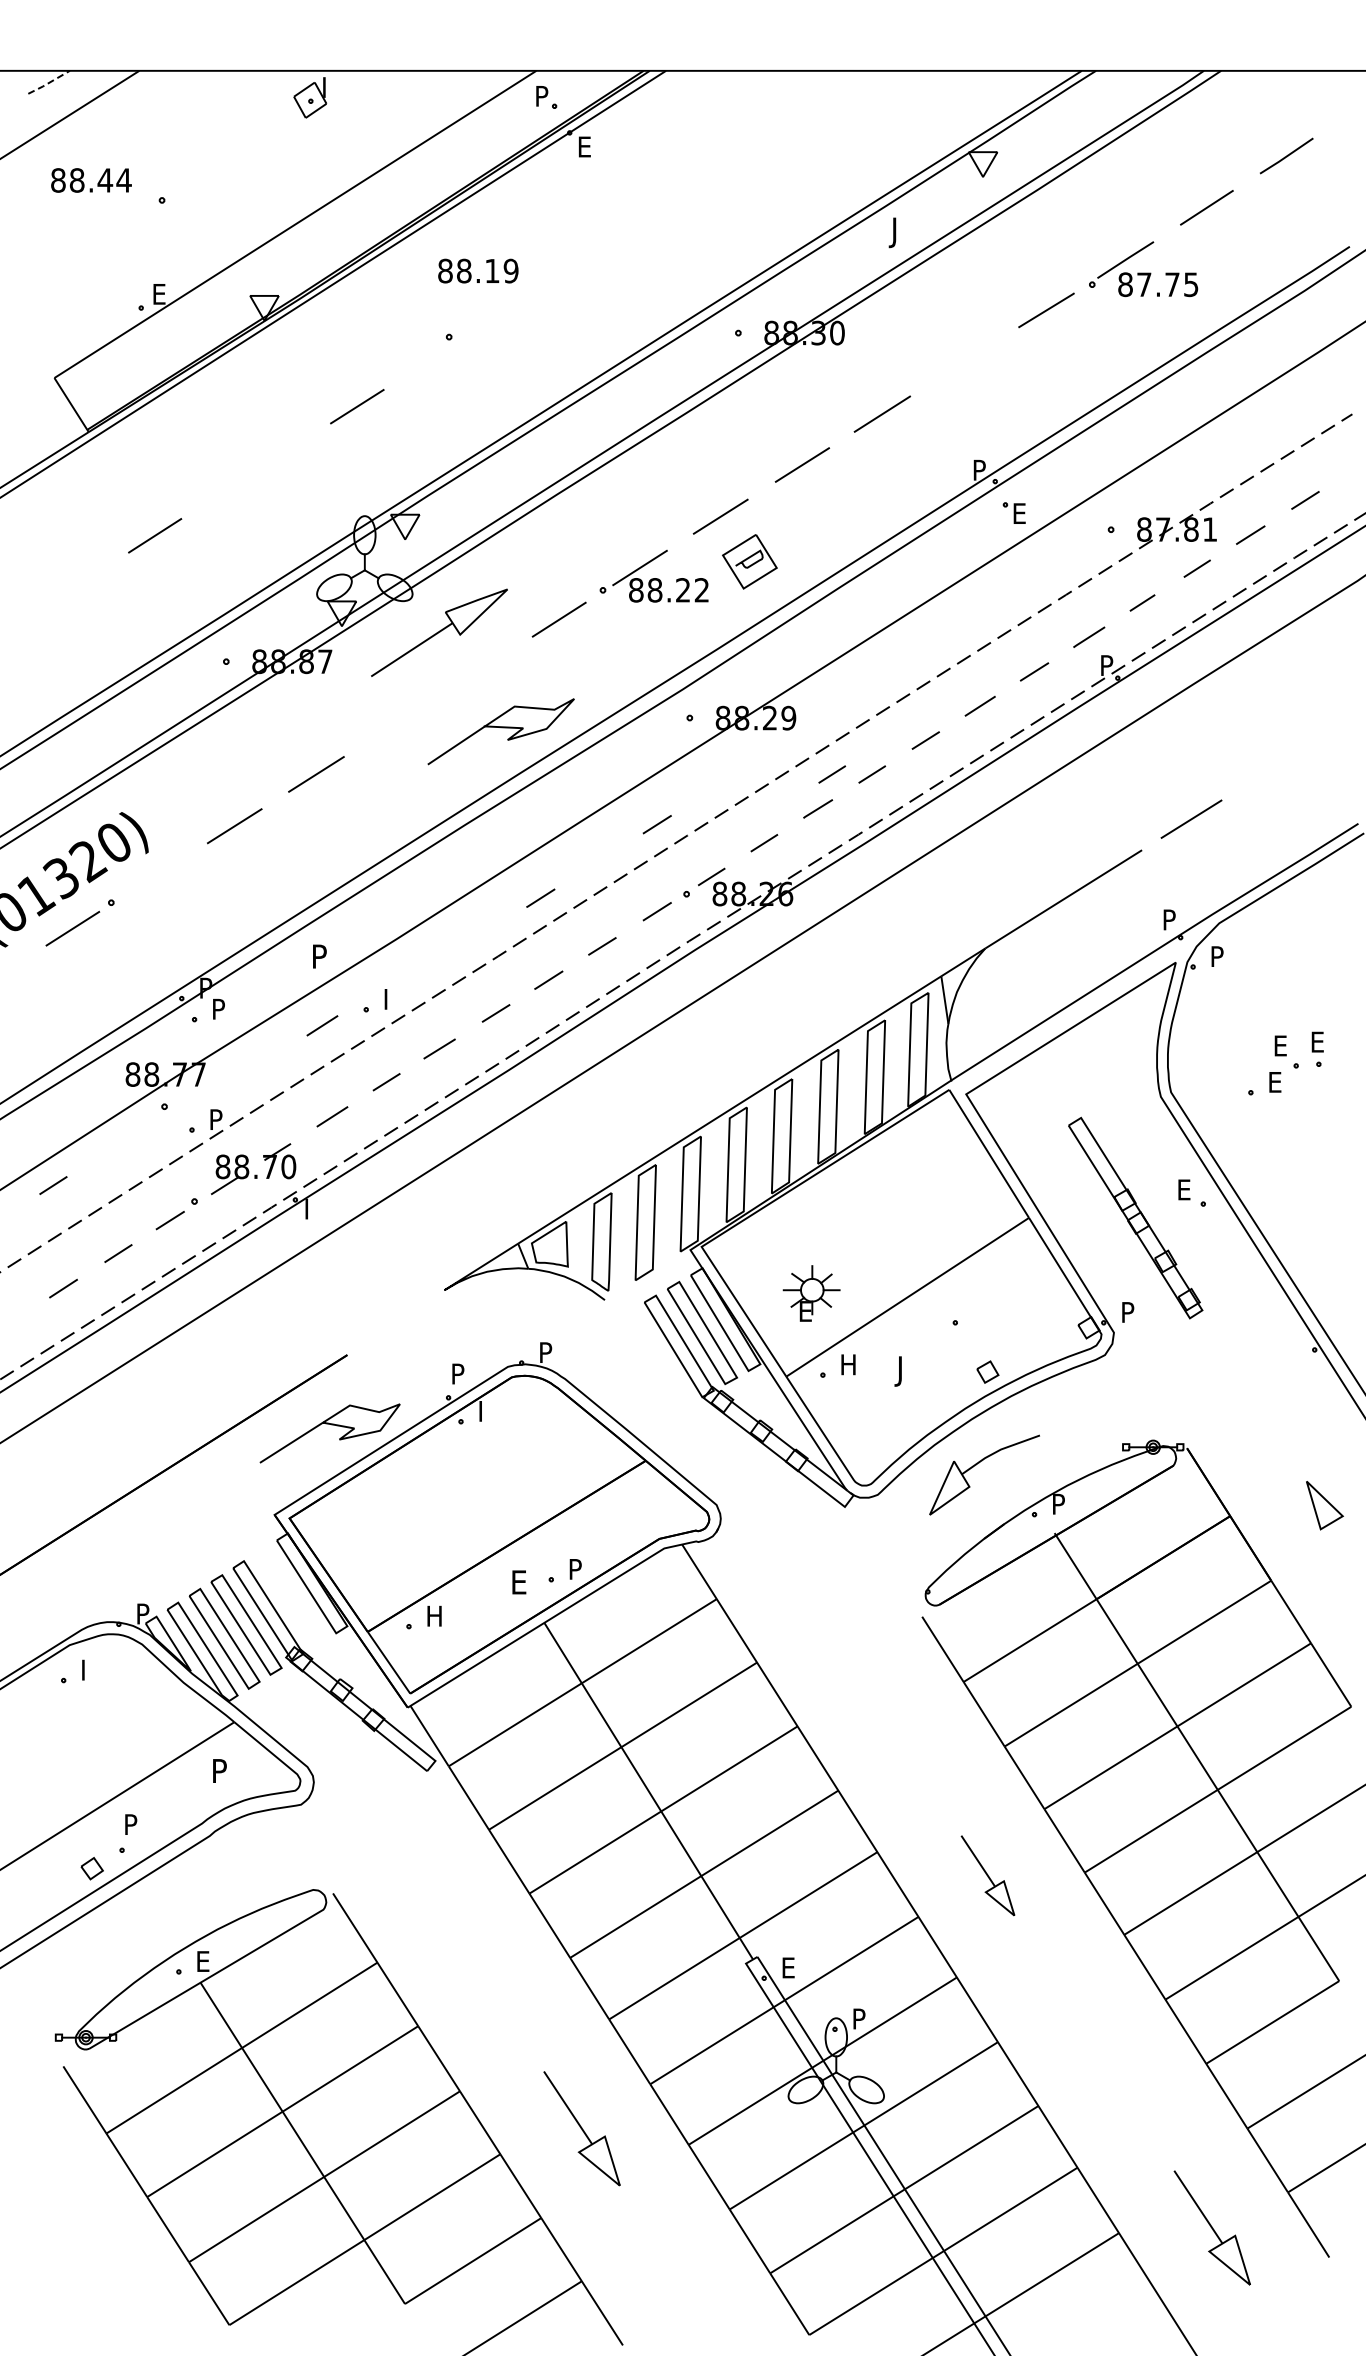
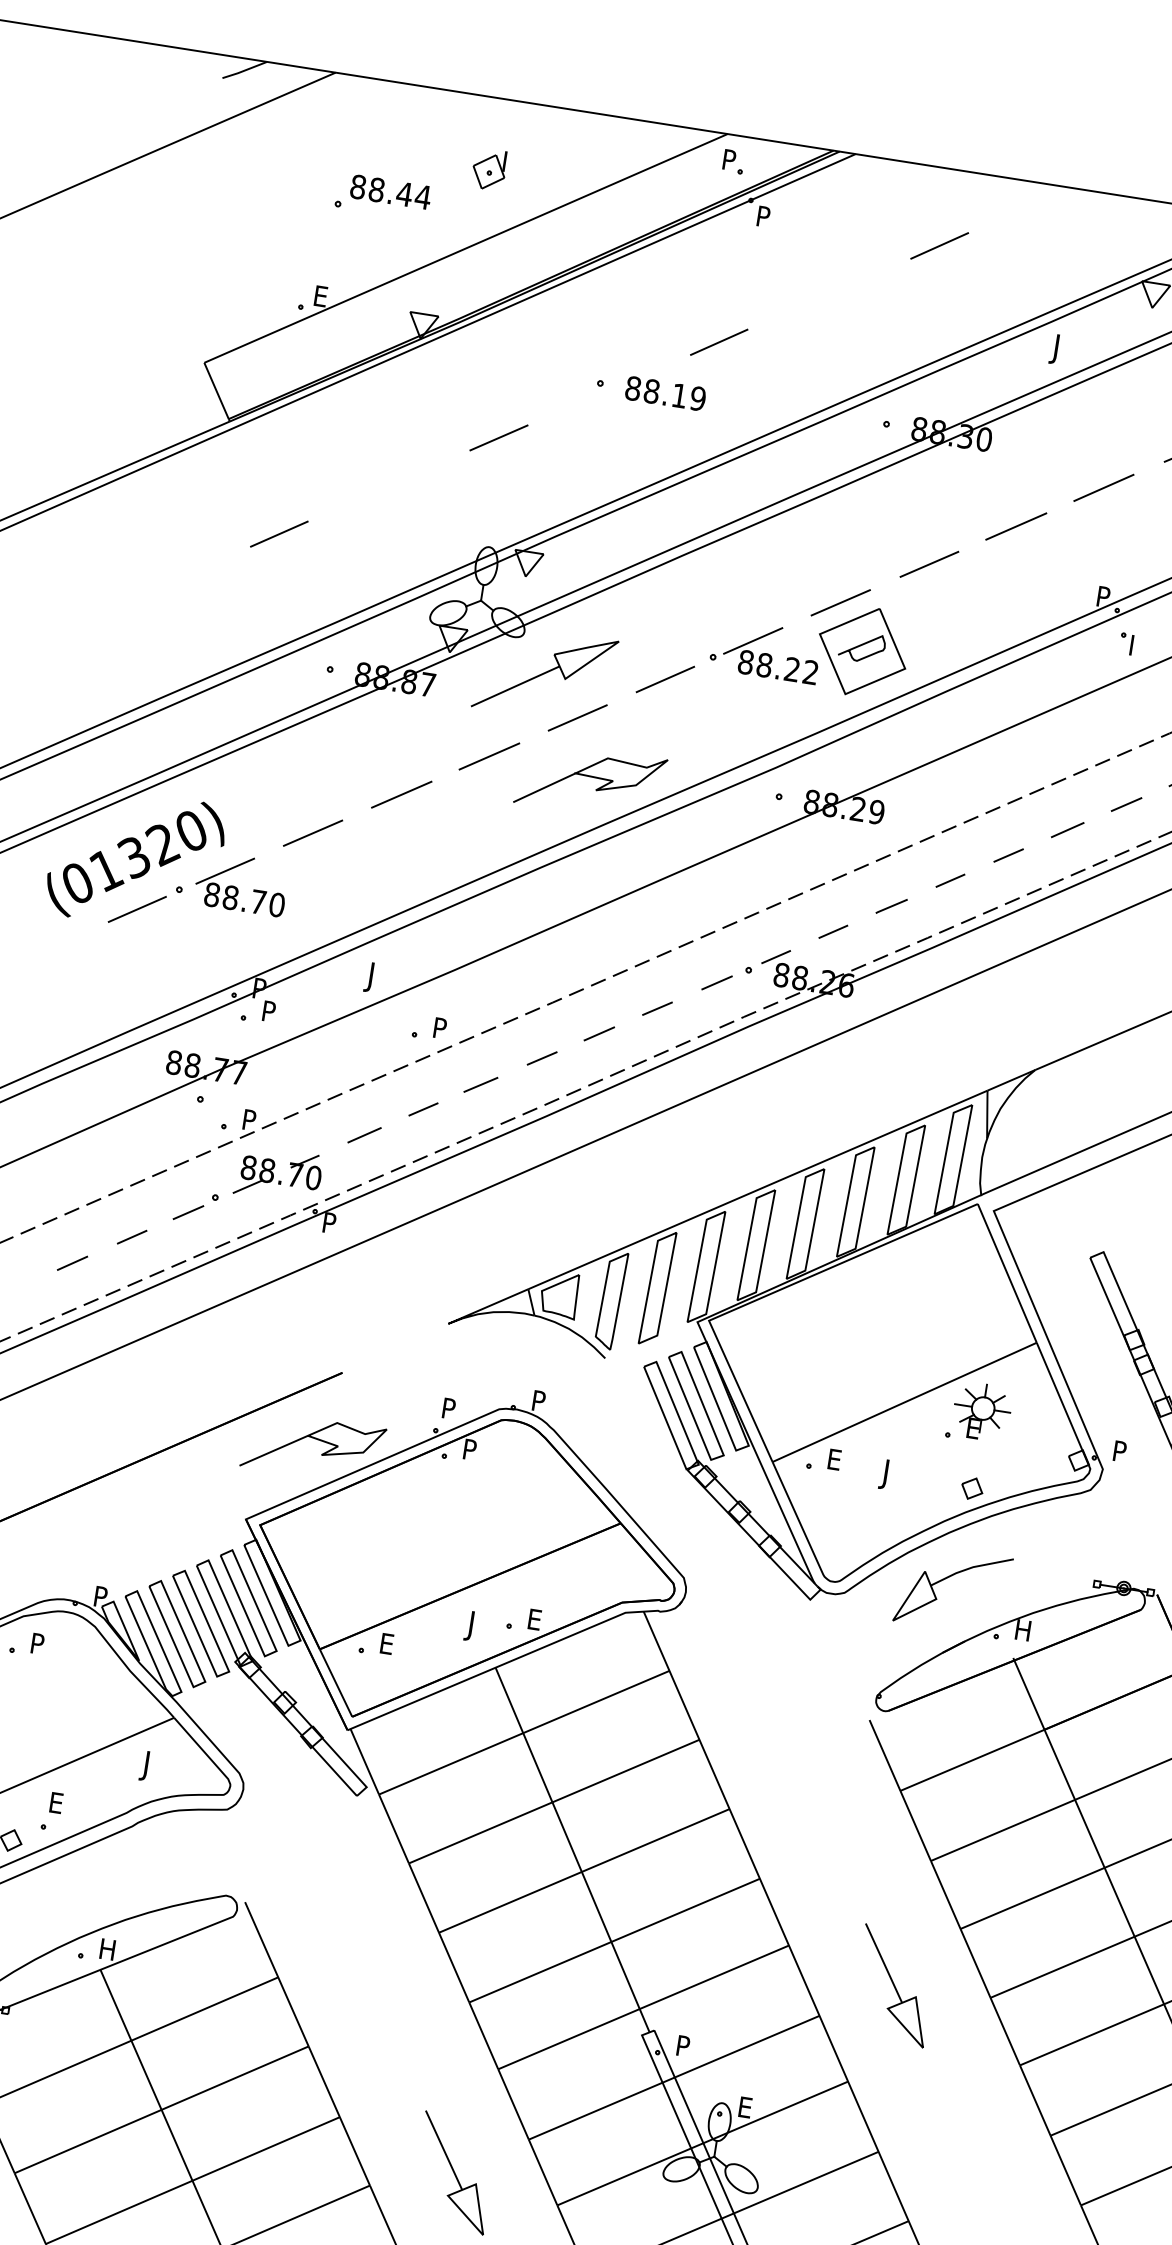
line: (48, 83) -> (244, 71), dashed -> solid
part: (310, 97) -> (489, 169), moved
text: (585, 146) -> (764, 216), E -> P
line: (763, 148) -> (939, 245), added
text: (91, 180) -> (390, 192), moved
text: (478, 270) -> (665, 393), moved
line: (560, 277) -> (719, 341), added
line: (962, 361) -> (1103, 486), added
text: (1020, 513) -> (1137, 645), E -> I
part: (749, 561) -> (862, 651), size x1.67
line: (478, 671) -> (577, 718), added
line: (396, 722) -> (488, 755), added
line: (832, 774) -> (911, 874), removed
line: (656, 824) -> (729, 896), removed
part: (171, 887) -> (241, 883), added
line: (540, 897) -> (603, 950), removed
text: (317, 959) -> (374, 977), P -> J
text: (391, 995) -> (441, 1024), I -> P
line: (322, 1025) -> (368, 1043), removed
line: (53, 1185) -> (78, 1159), removed
text: (312, 1204) -> (331, 1218), I -> P
part: (811, 1293) -> (981, 1411), moved
text: (849, 1364) -> (836, 1459), H -> E
text: (486, 1407) -> (471, 1446), I -> P
text: (1061, 1503) -> (1024, 1629), P -> H
text: (576, 1569) -> (535, 1619), P -> E
text: (517, 1585) -> (474, 1626), E -> J
part: (290, 1597) -> (248, 1603), added
text: (435, 1615) -> (389, 1643), H -> E
text: (89, 1665) -> (39, 1639), I -> P
text: (217, 1774) -> (149, 1766), P -> J
text: (132, 1824) -> (57, 1803), P -> E
part: (987, 1875) -> (894, 1985), size x1.43
text: (205, 1961) -> (108, 1949), E -> H
text: (789, 1967) -> (684, 2045), E -> P
text: (860, 2018) -> (746, 2107), P -> E

